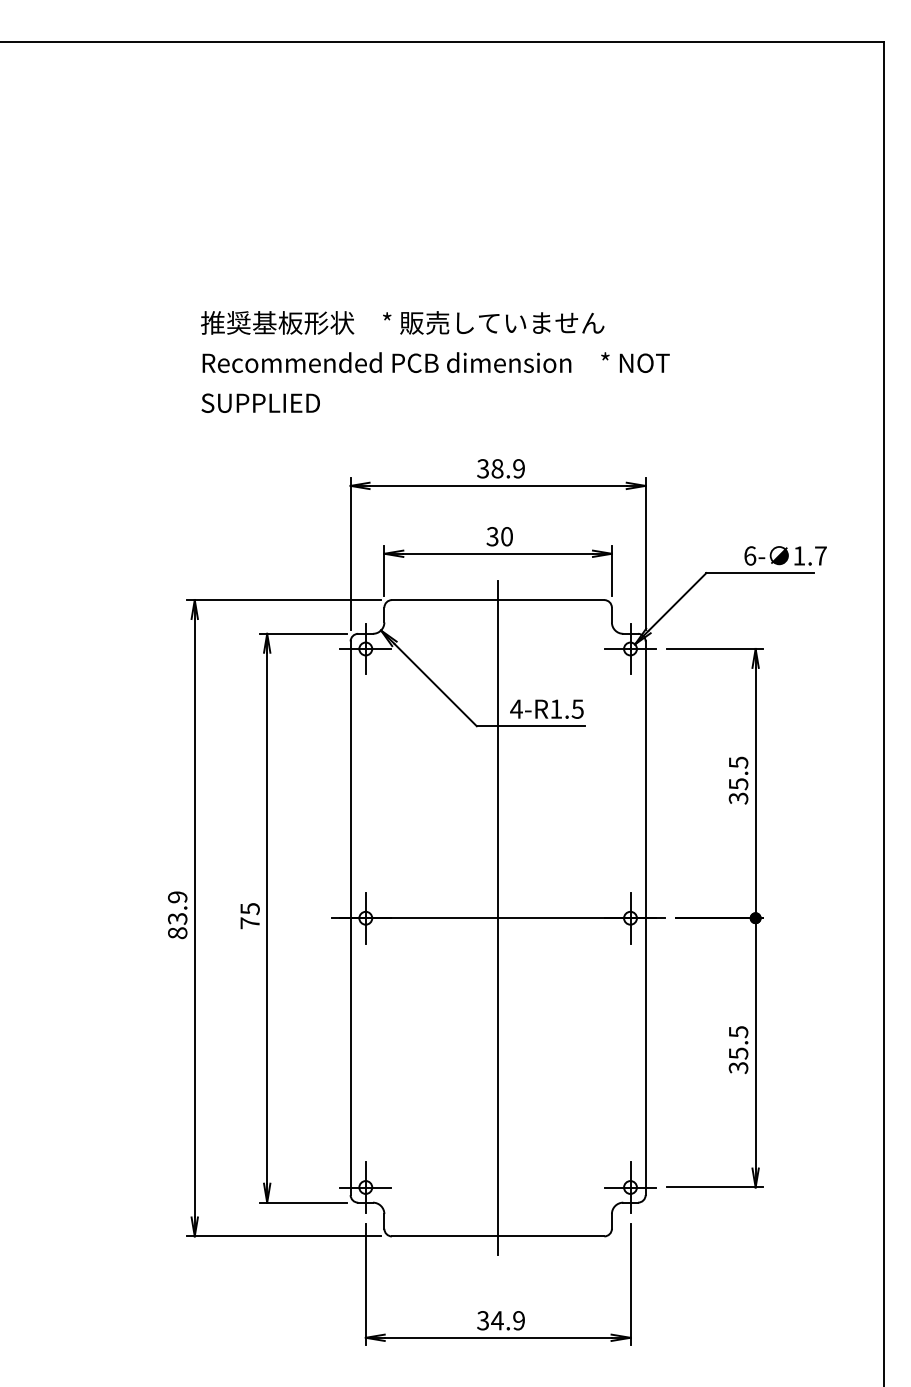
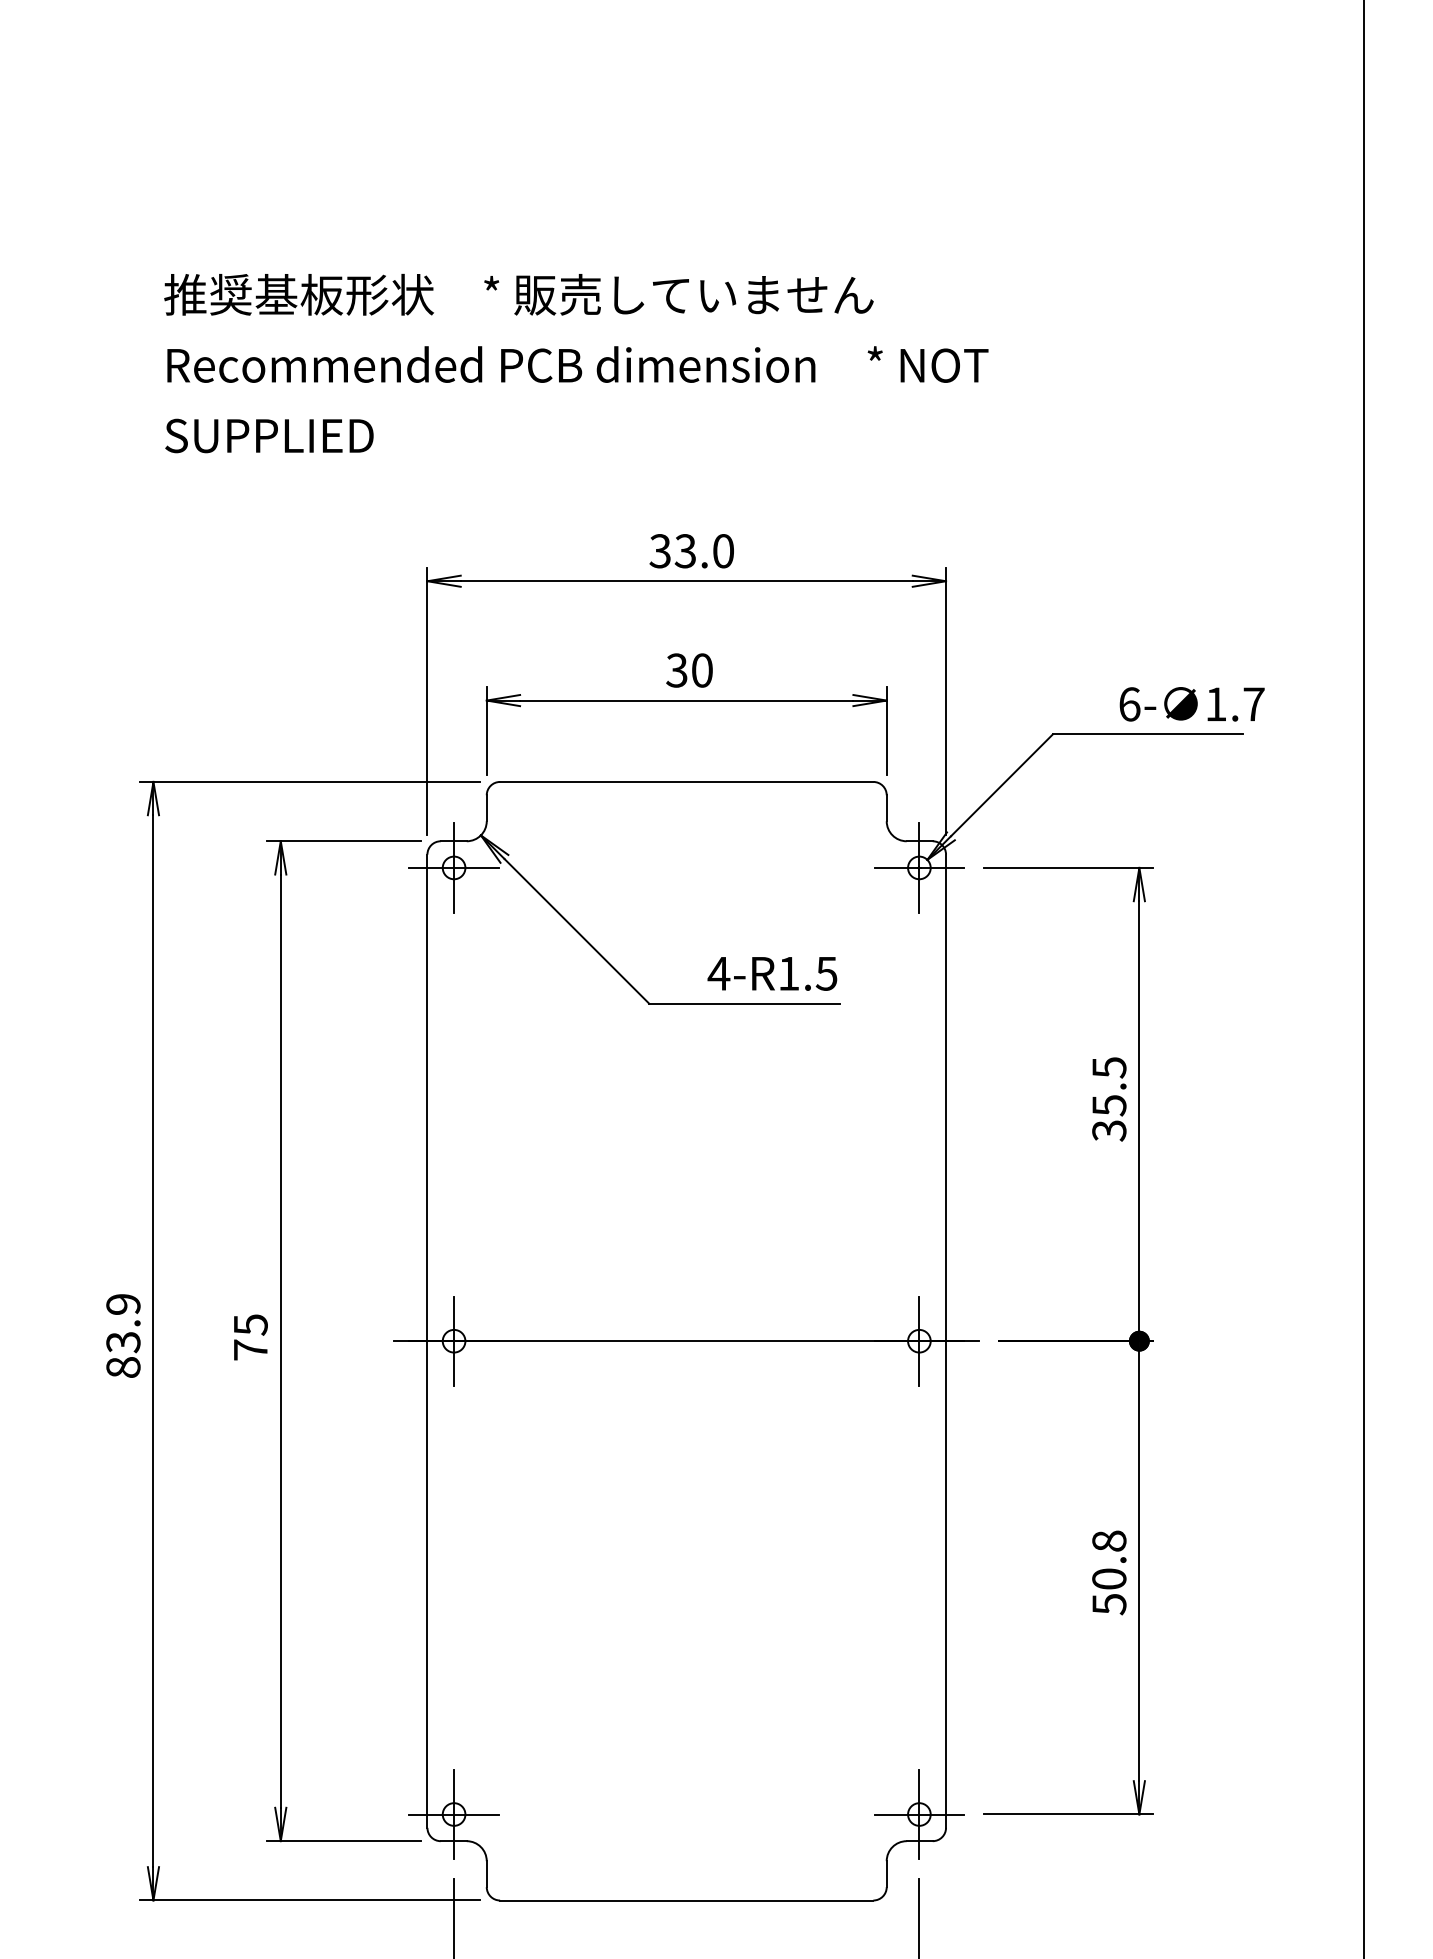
text: (507, 468) -> (703, 550), 38.9 -> 33.0
line: (498, 918) -> (687, 1341), removed
text: (738, 1049) -> (1109, 1571), 35.5 -> 50.8

